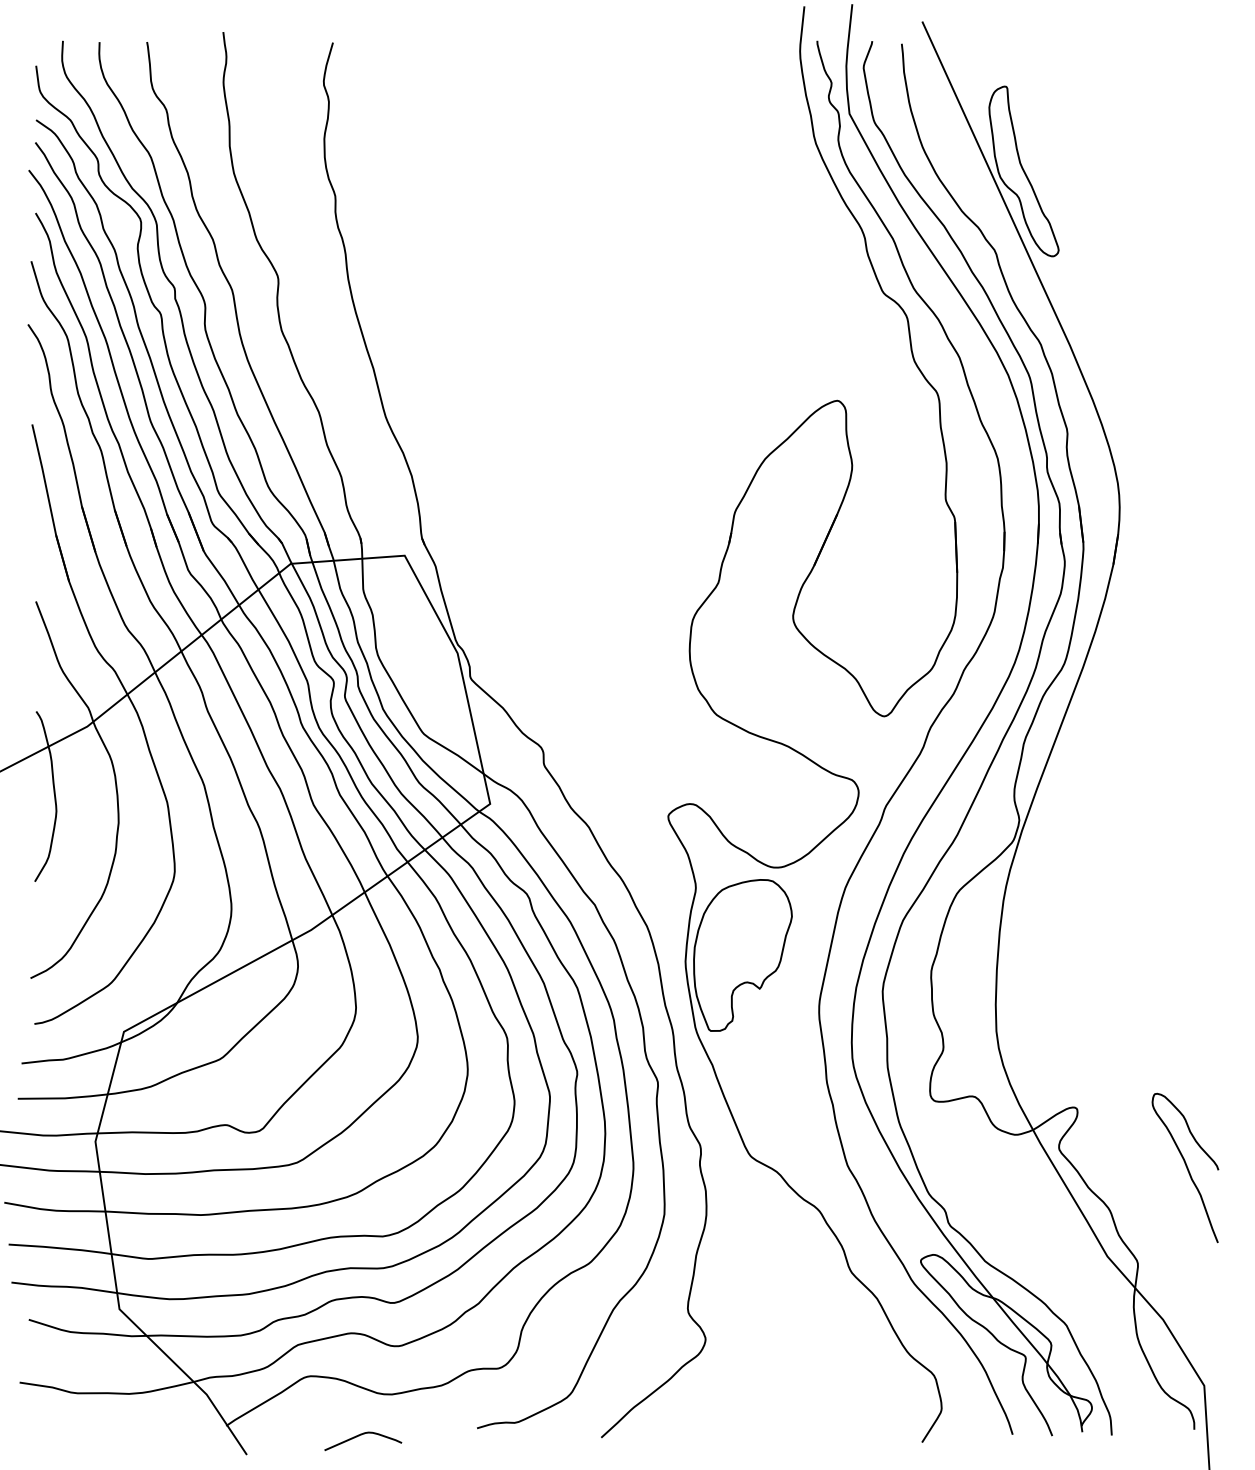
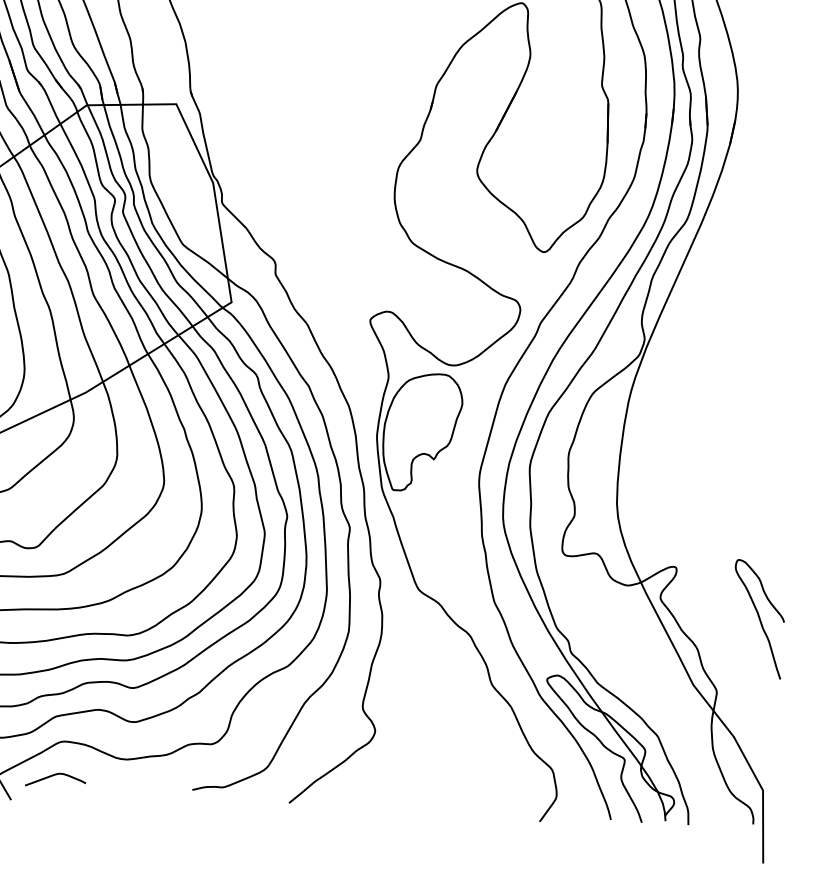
curve: (361, 1435) -> (54, 775), moved

